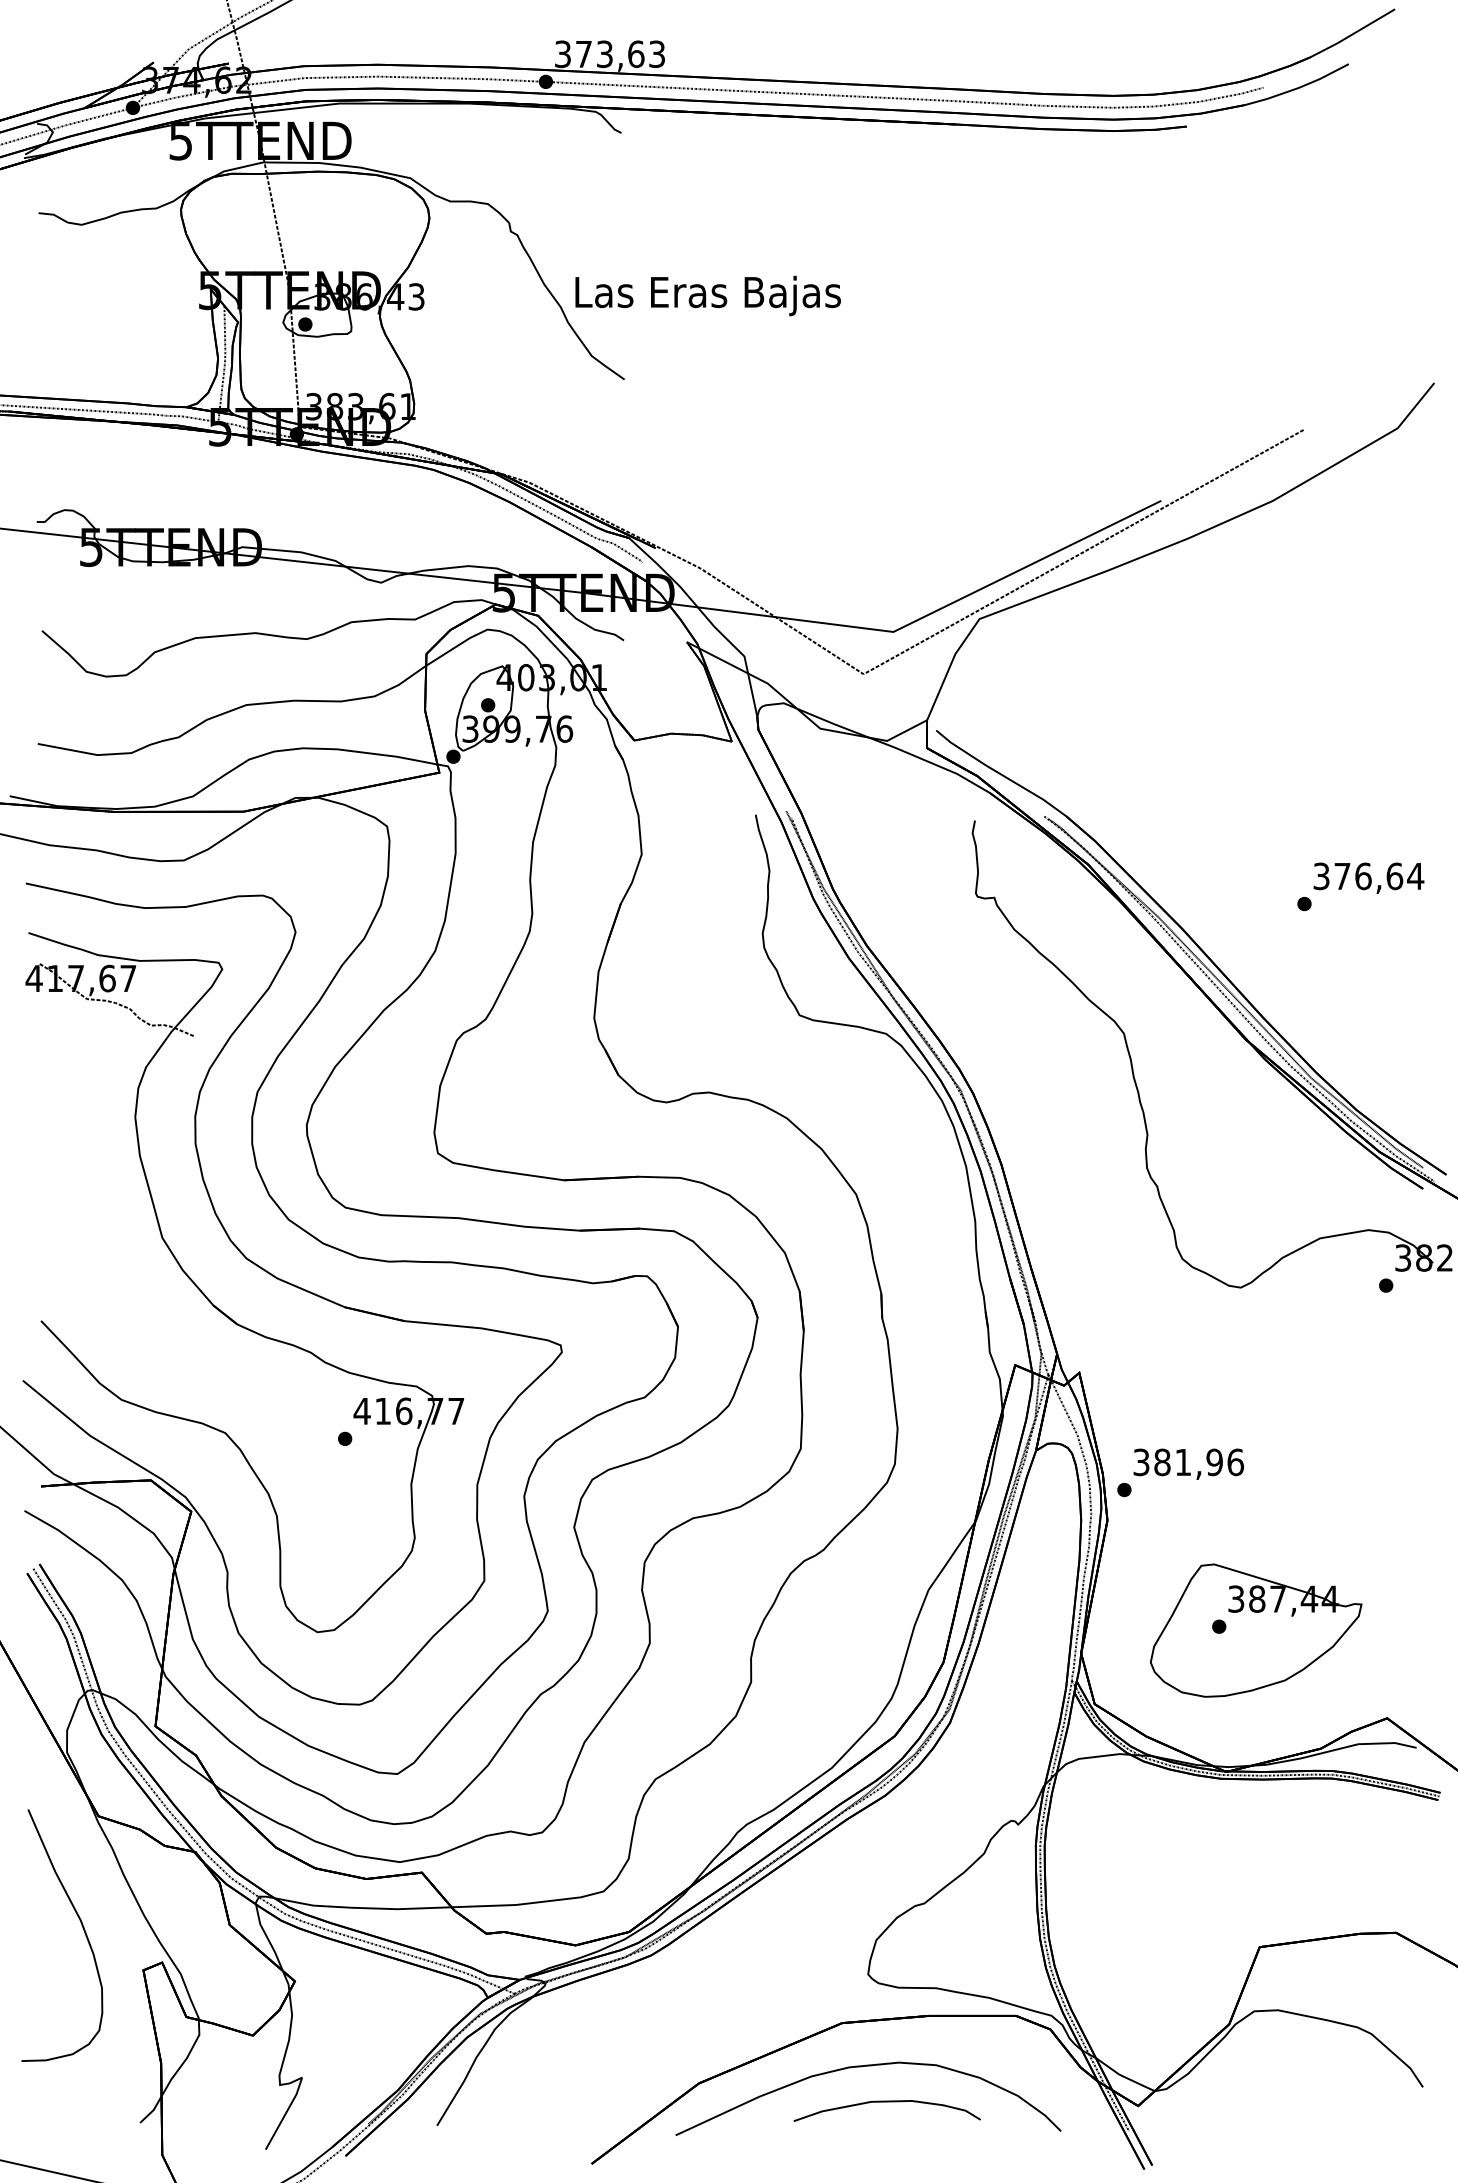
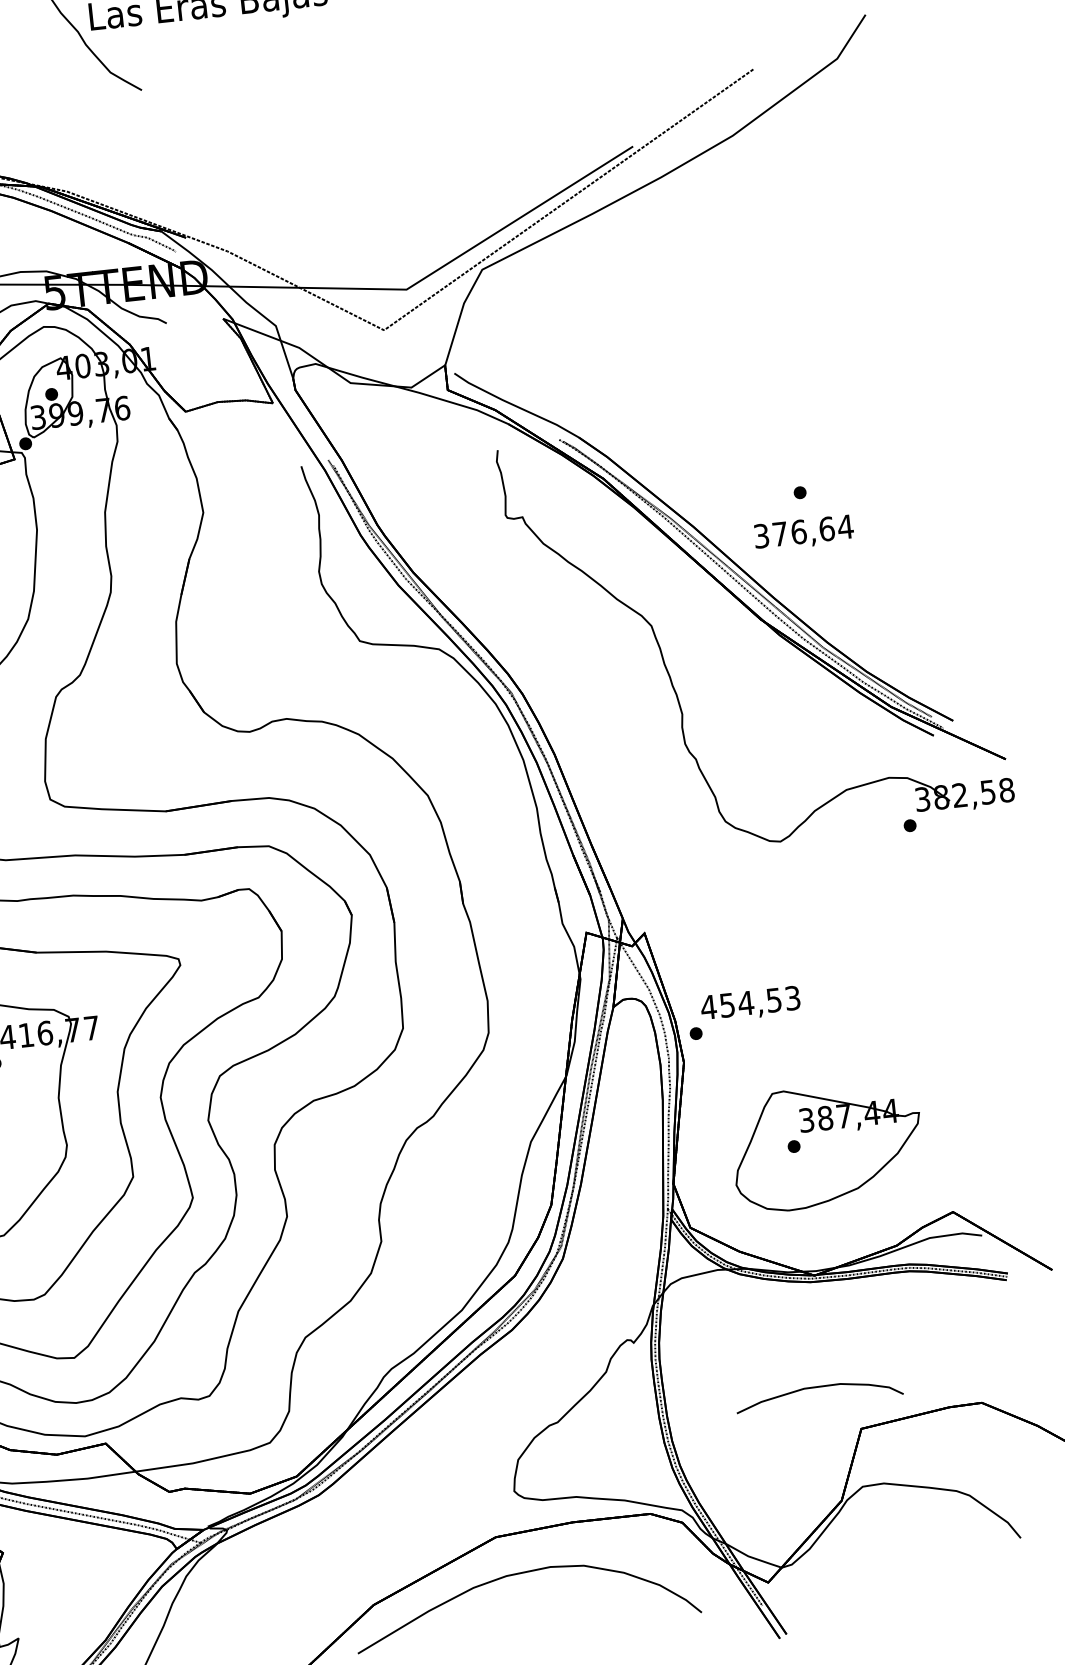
text: (1368, 877) -> (803, 532), moved
text: (1188, 1462) -> (750, 1002), 381,96 -> 454,53
curve: (886, 2102) -> (817, 1387), moved

